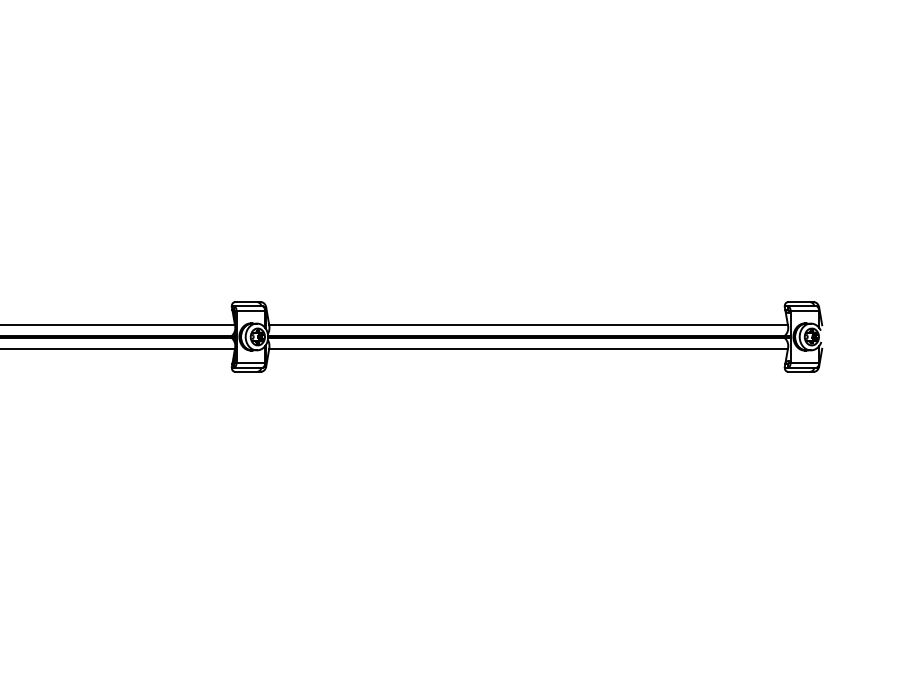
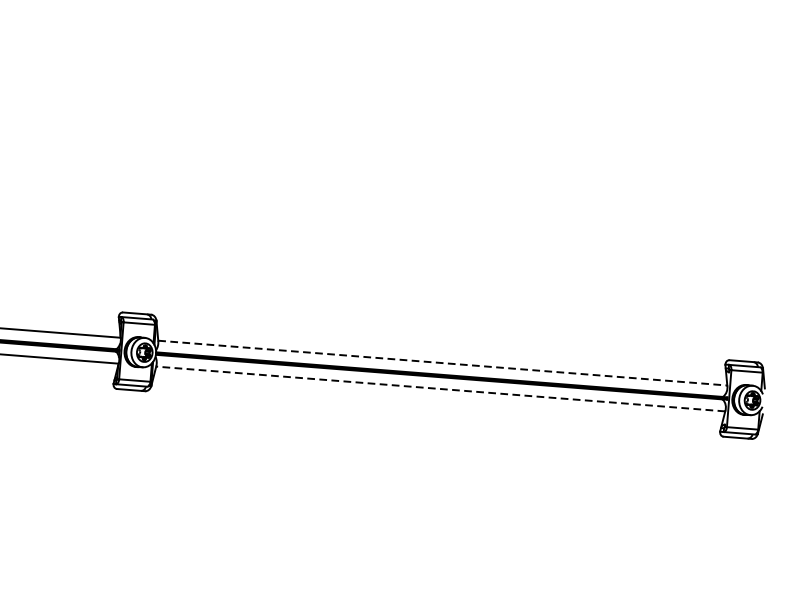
line: (529, 325) -> (443, 363), solid -> dashed
line: (528, 348) -> (440, 388), solid -> dashed

